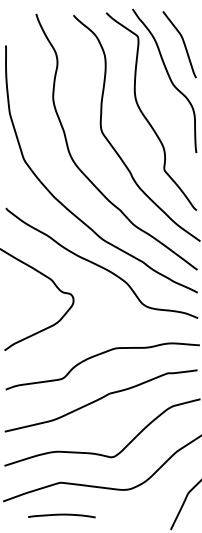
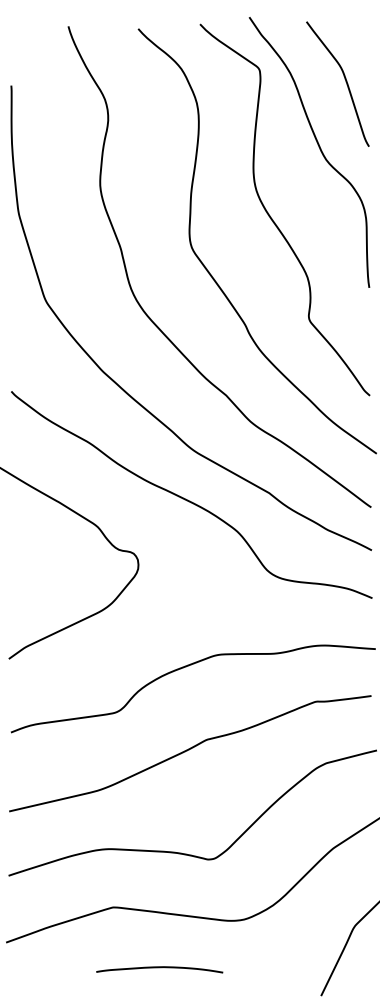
curve: (61, 515) -> (158, 968), moved

